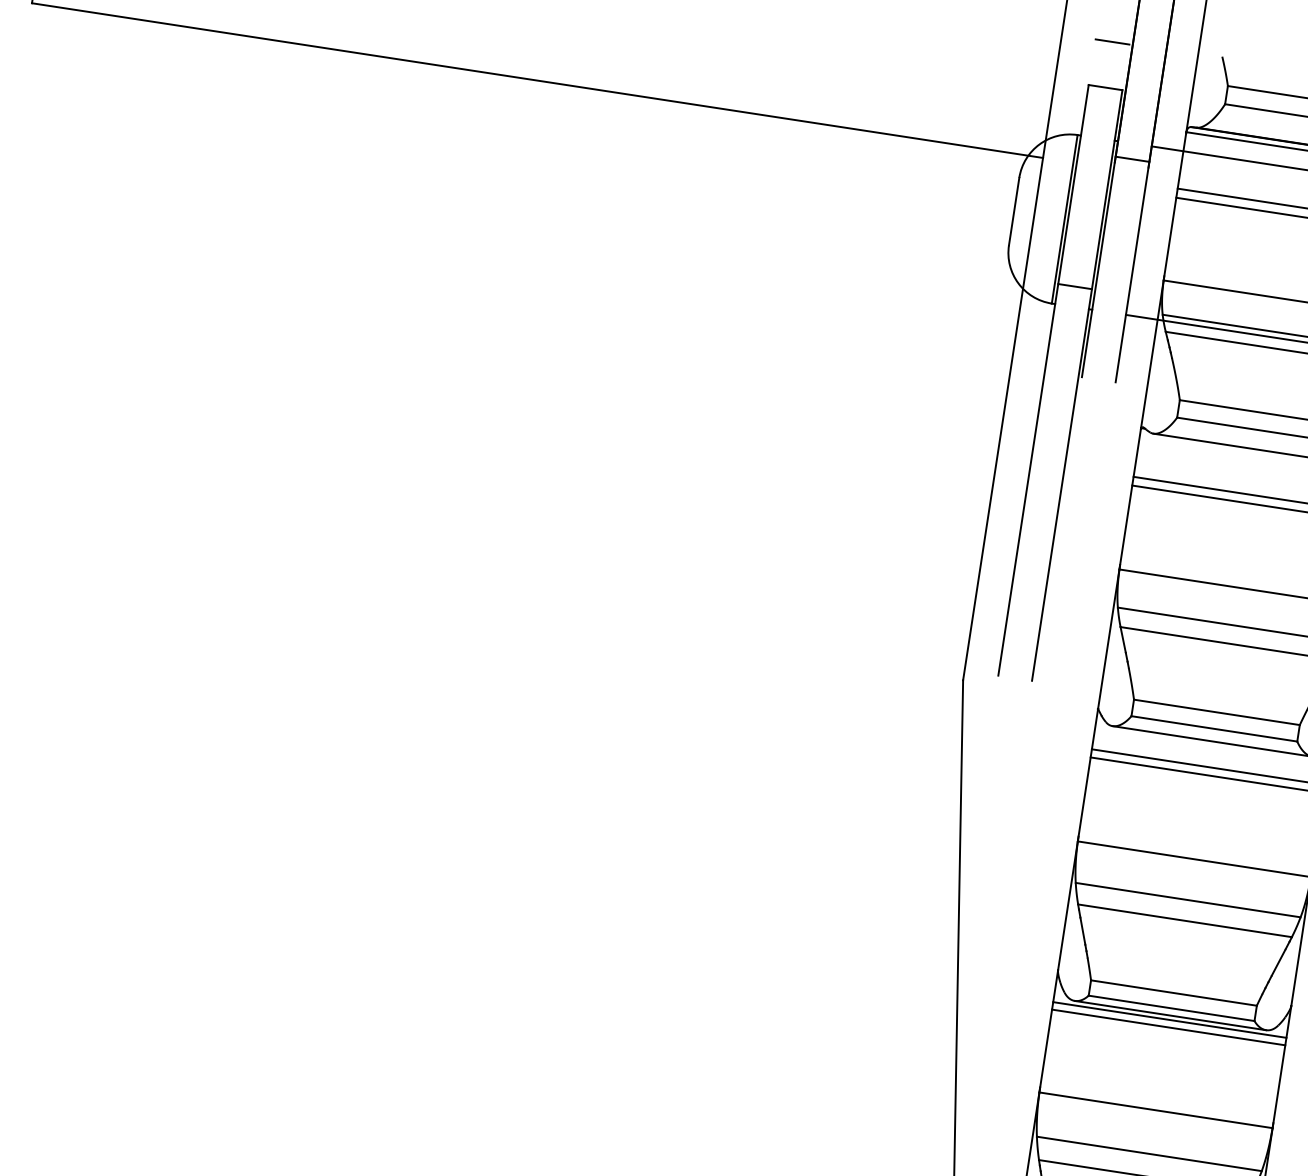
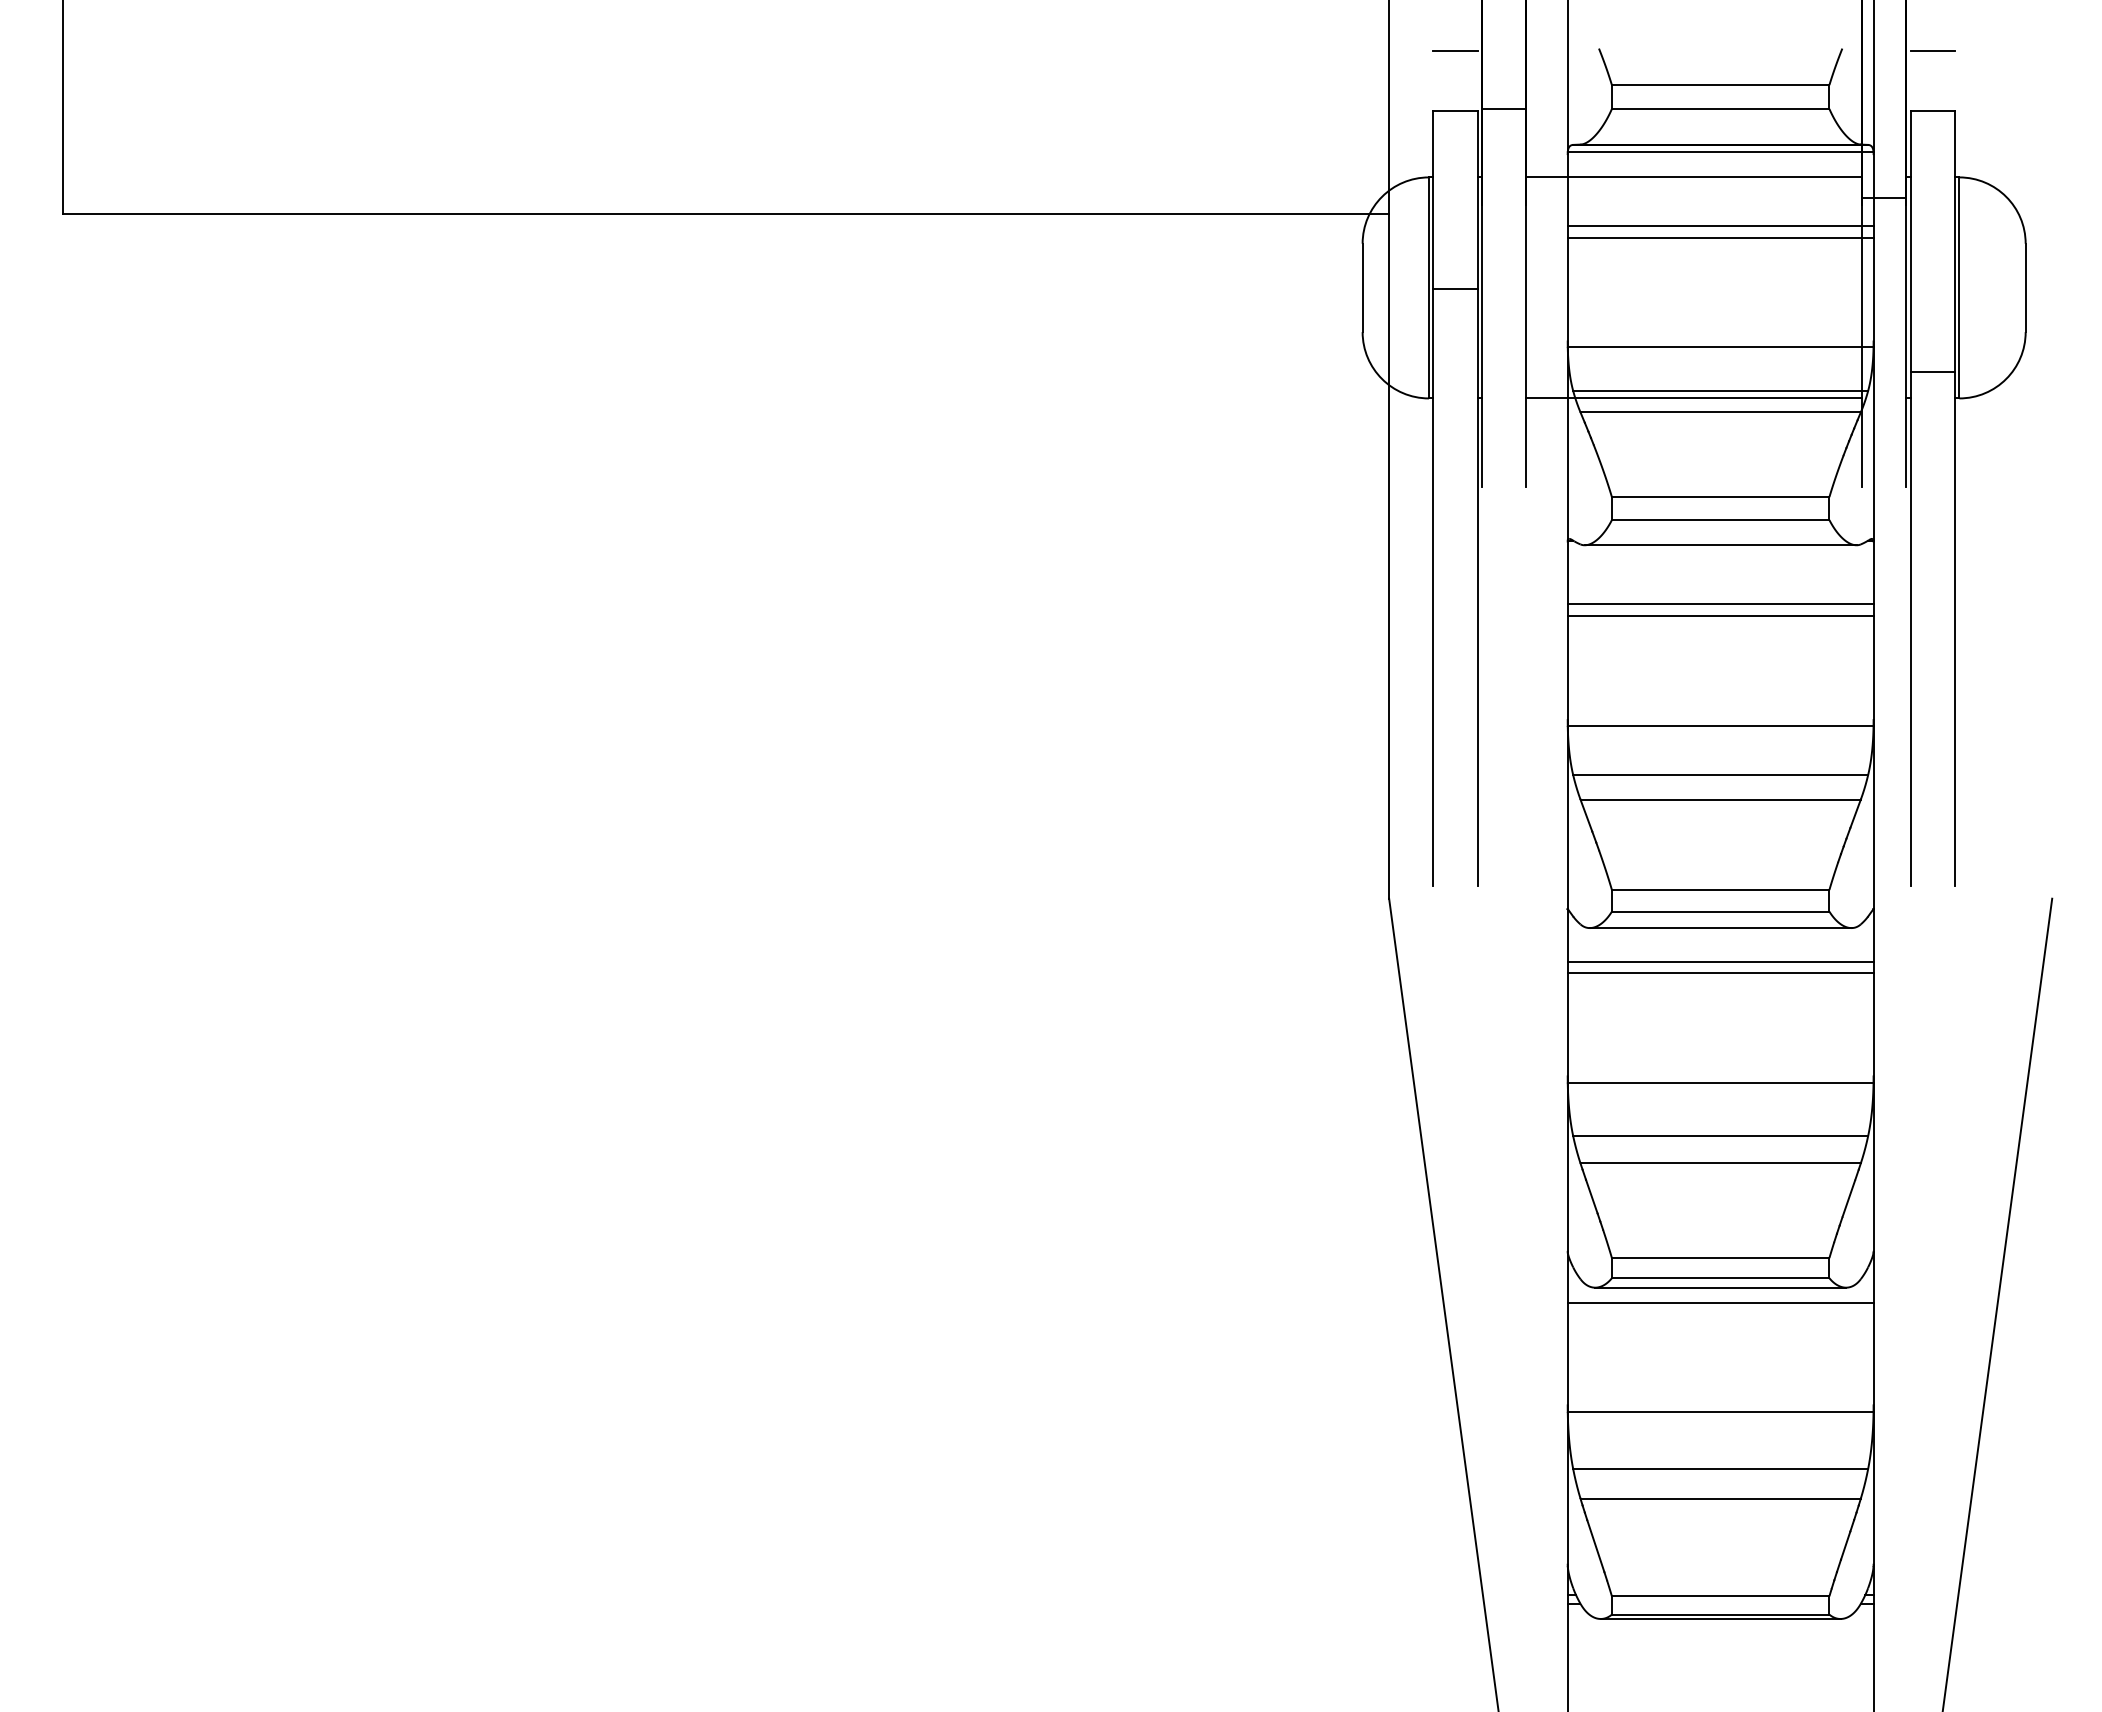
line: (1132, 159) -> (1503, 108), moved
line: (1075, 286) -> (1455, 289), moved
line: (1169, 1020) -> (1720, 1293), removed

